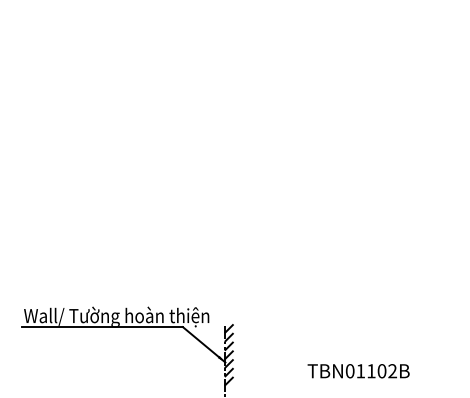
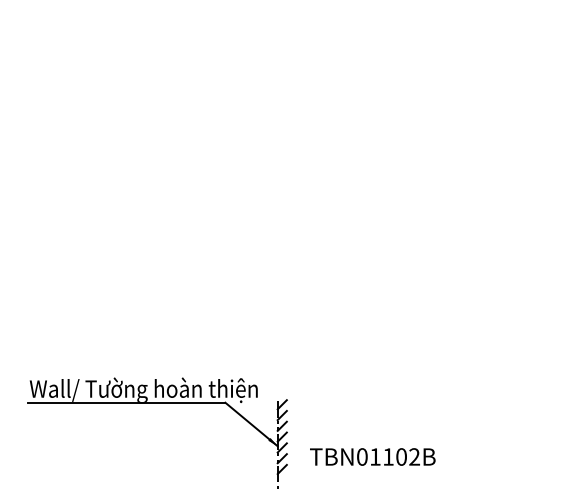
text: (358, 371) -> (372, 457), moved

